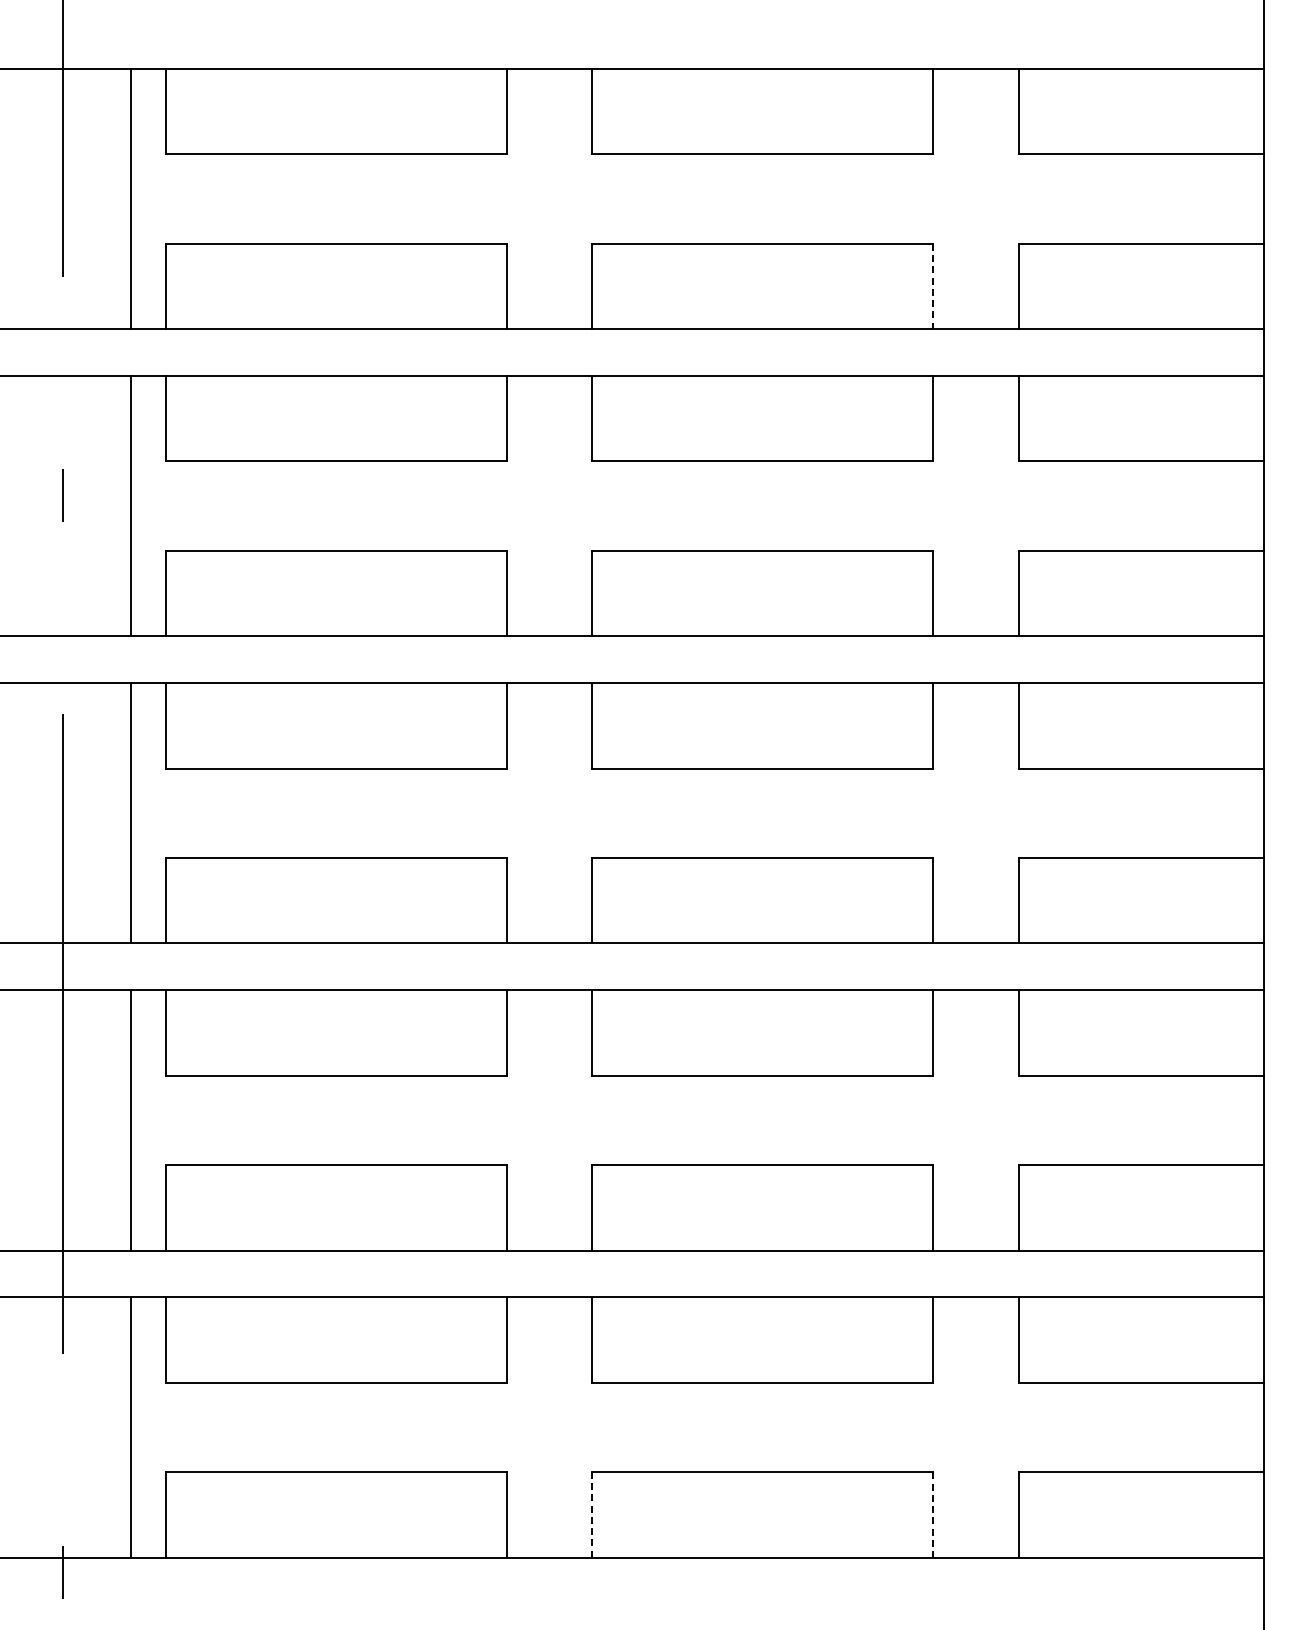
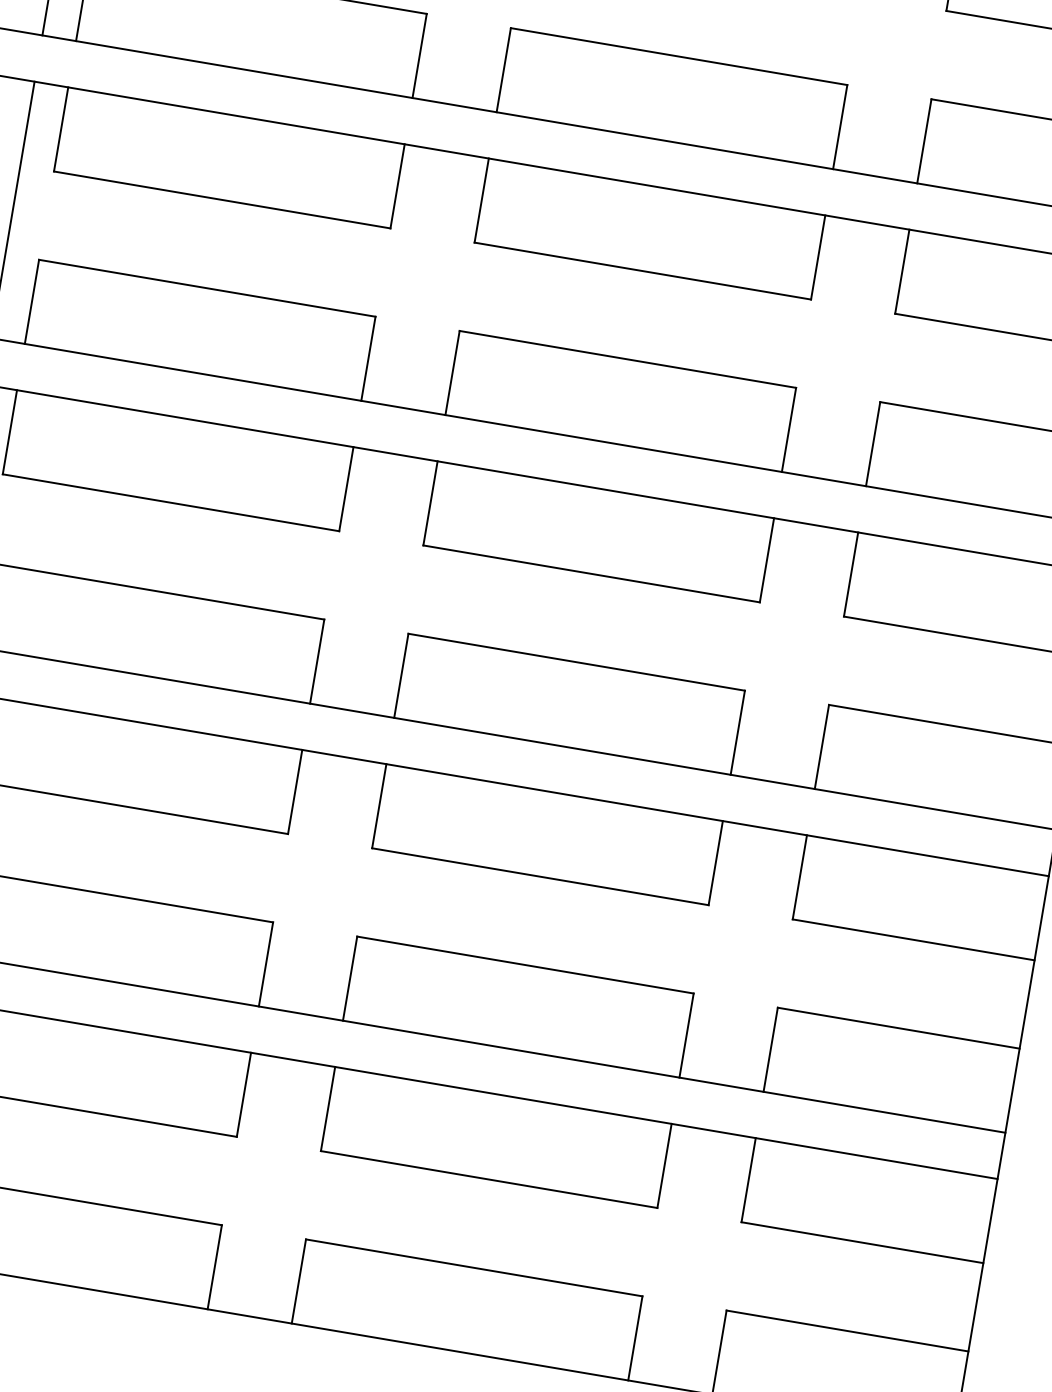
line: (933, 286) -> (840, 127), dashed -> solid
line: (592, 1514) -> (299, 1281), dashed -> solid
line: (933, 1514) -> (635, 1337), dashed -> solid

